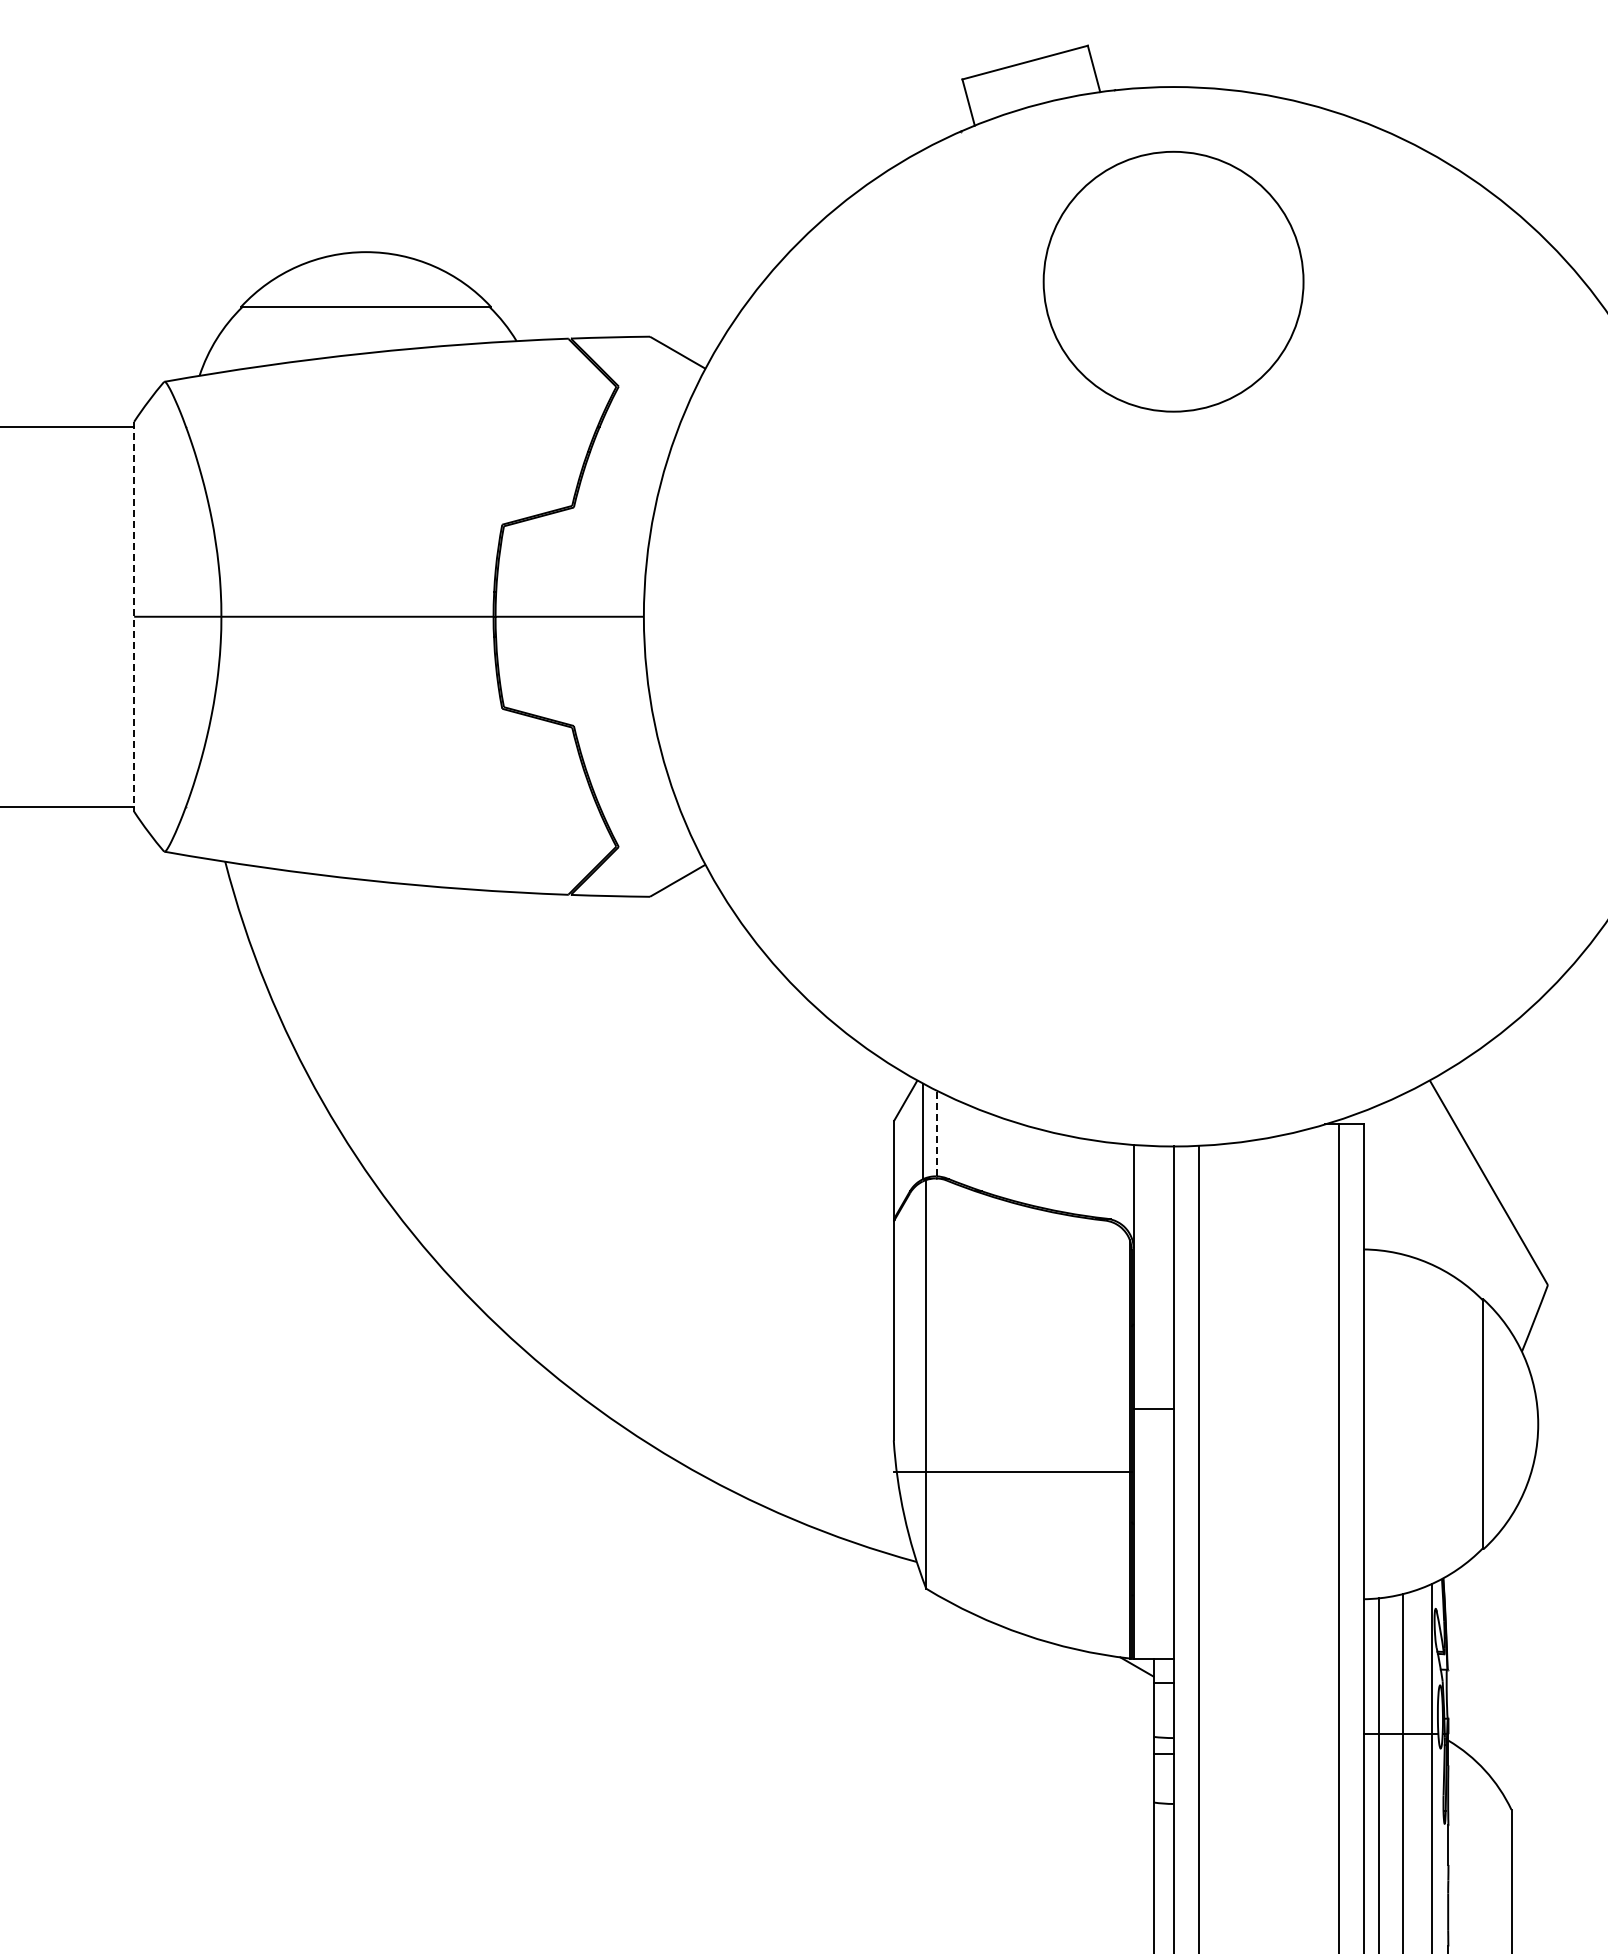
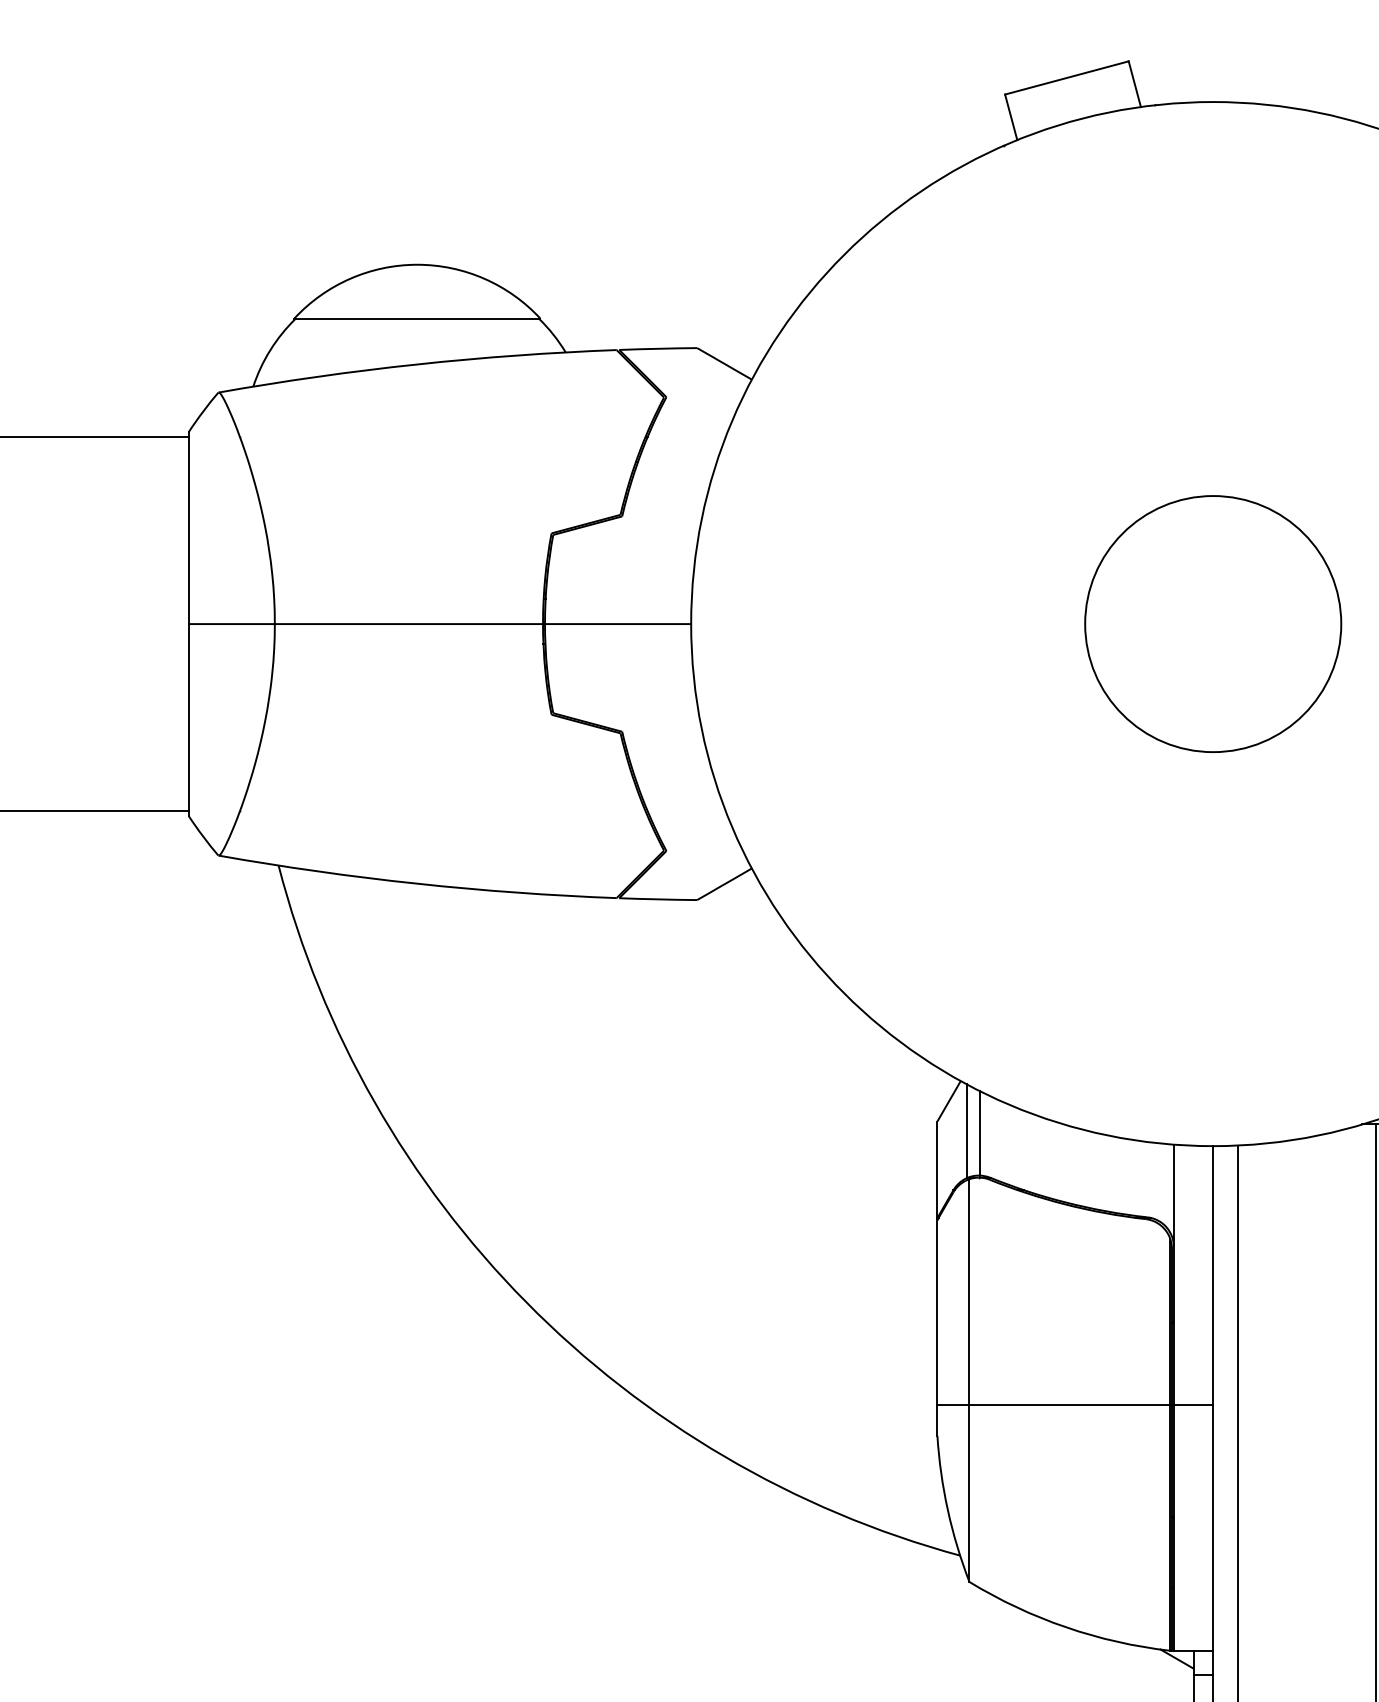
circle: (1173, 281) -> (1213, 623), moved
line: (134, 616) -> (189, 623), dashed -> solid
line: (936, 1133) -> (979, 1133), dashed -> solid
line: (1012, 1471) -> (1054, 1404), moved

